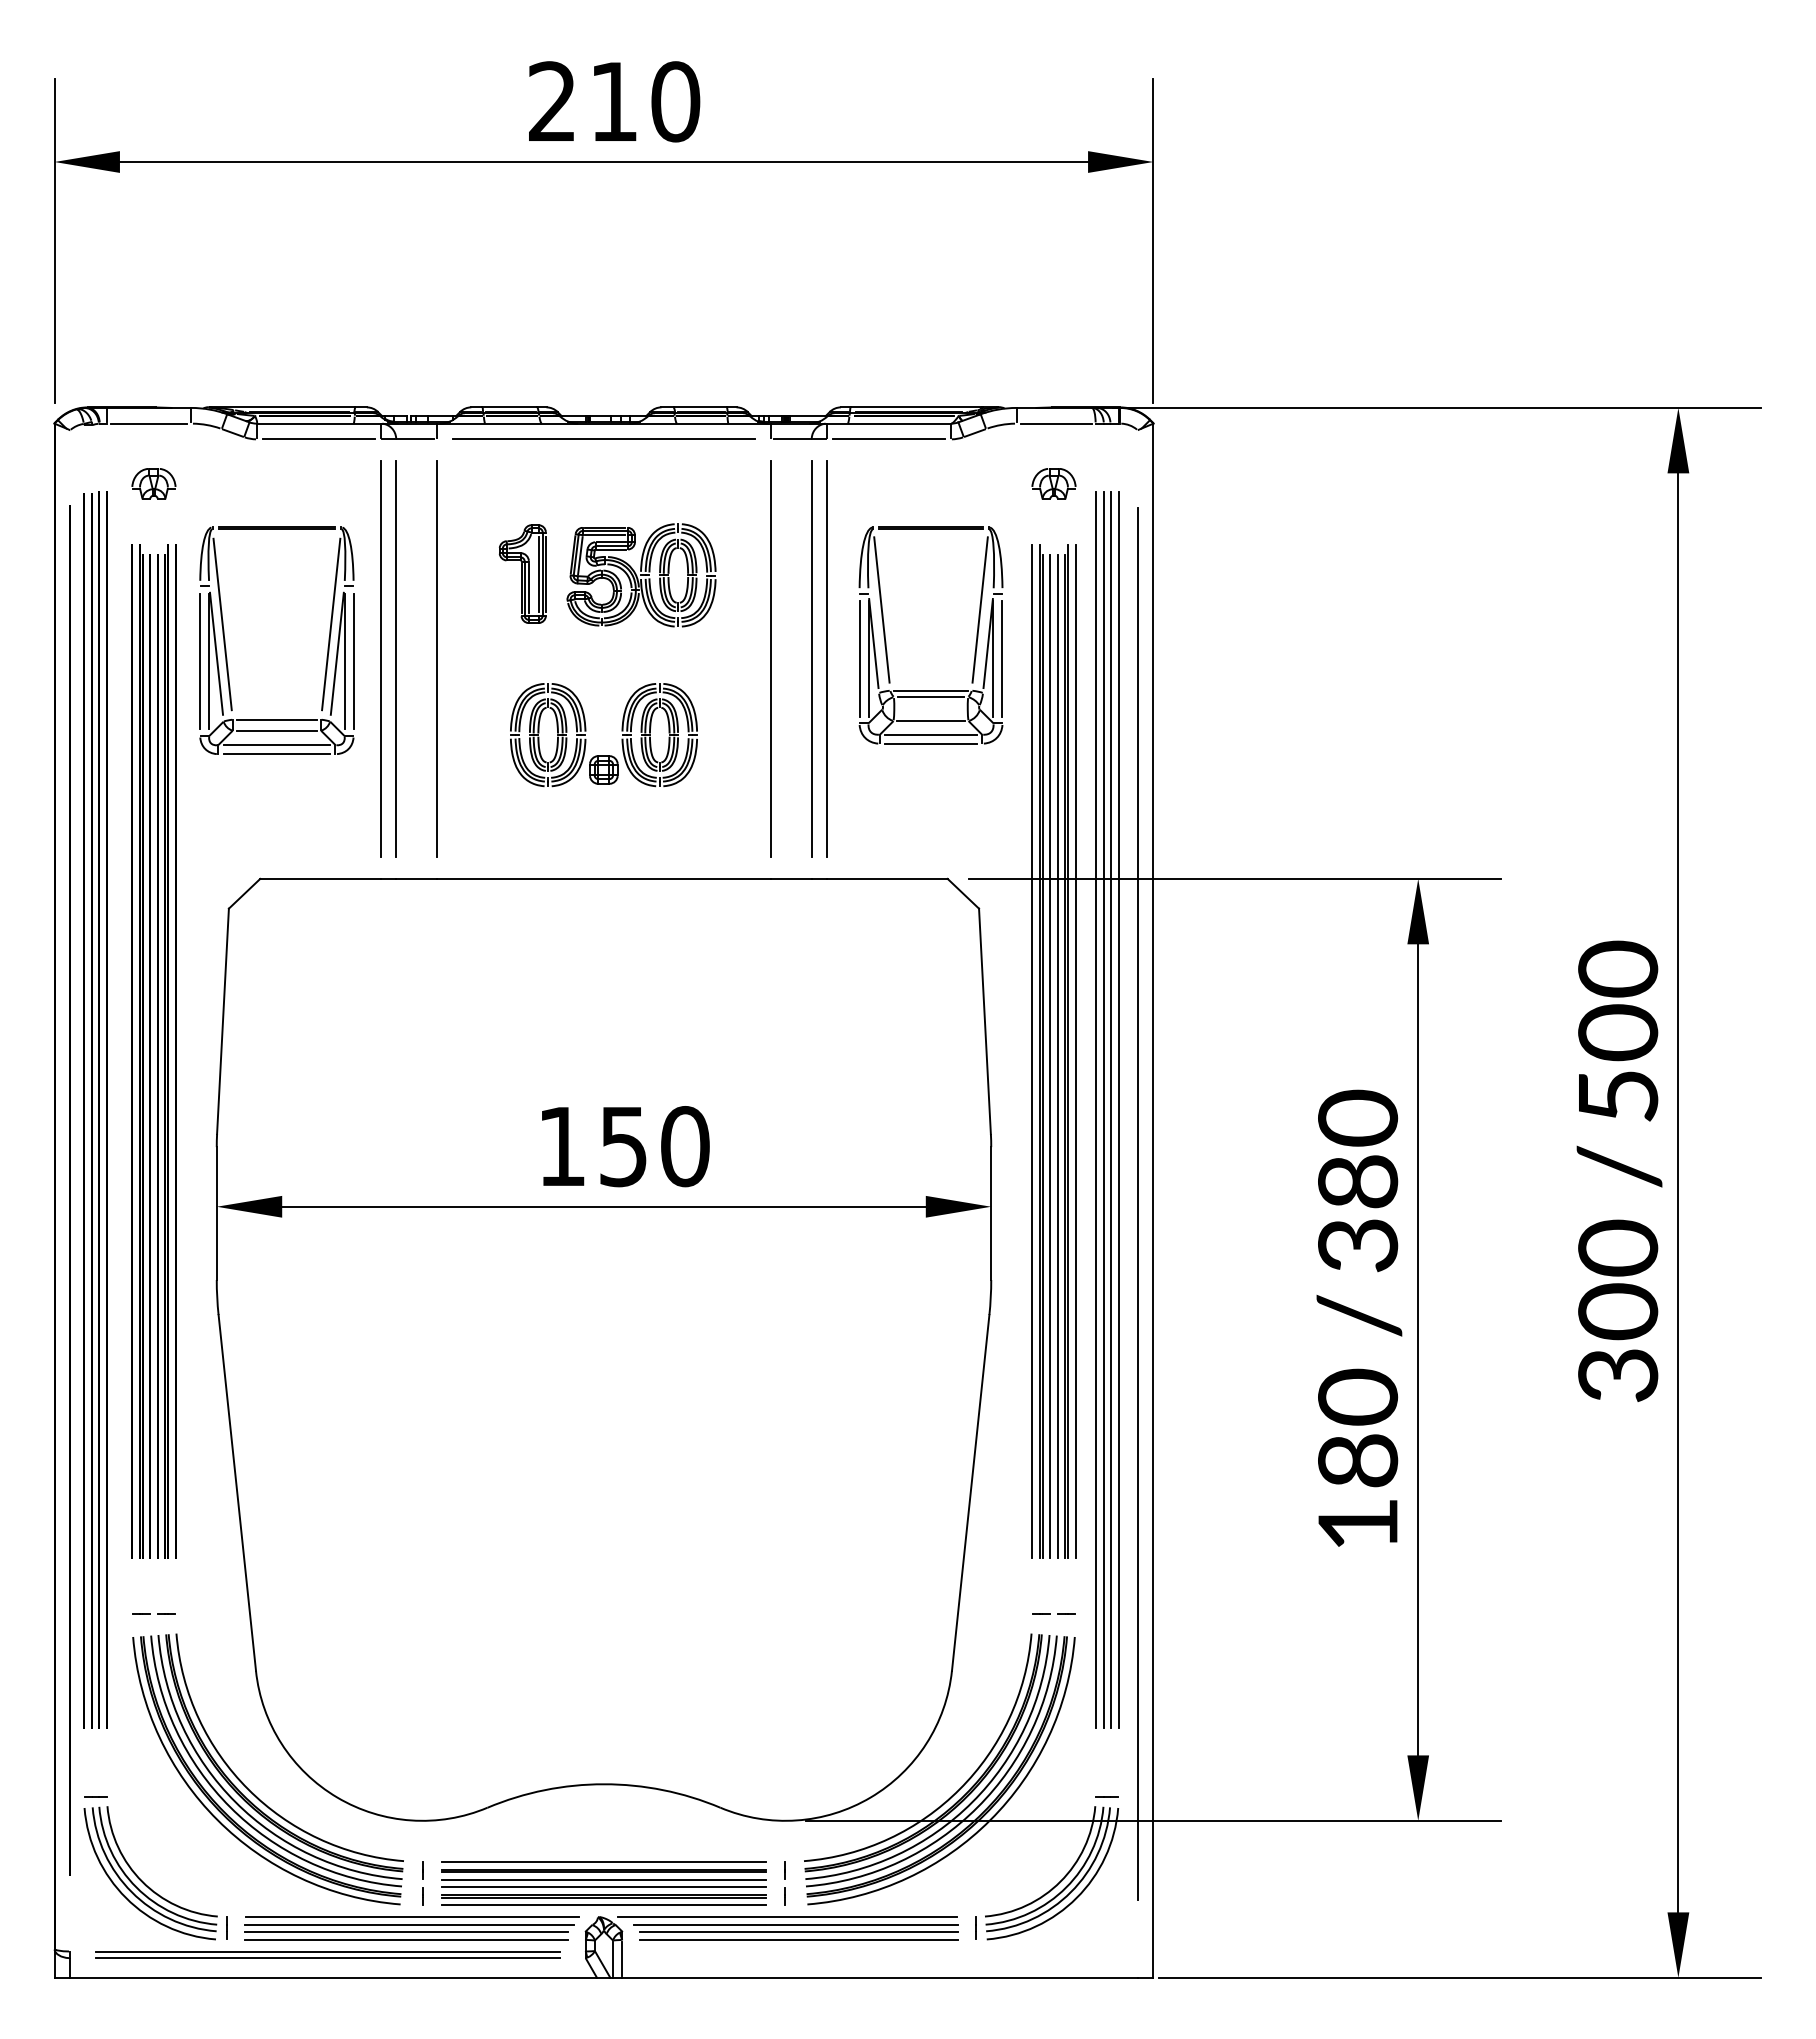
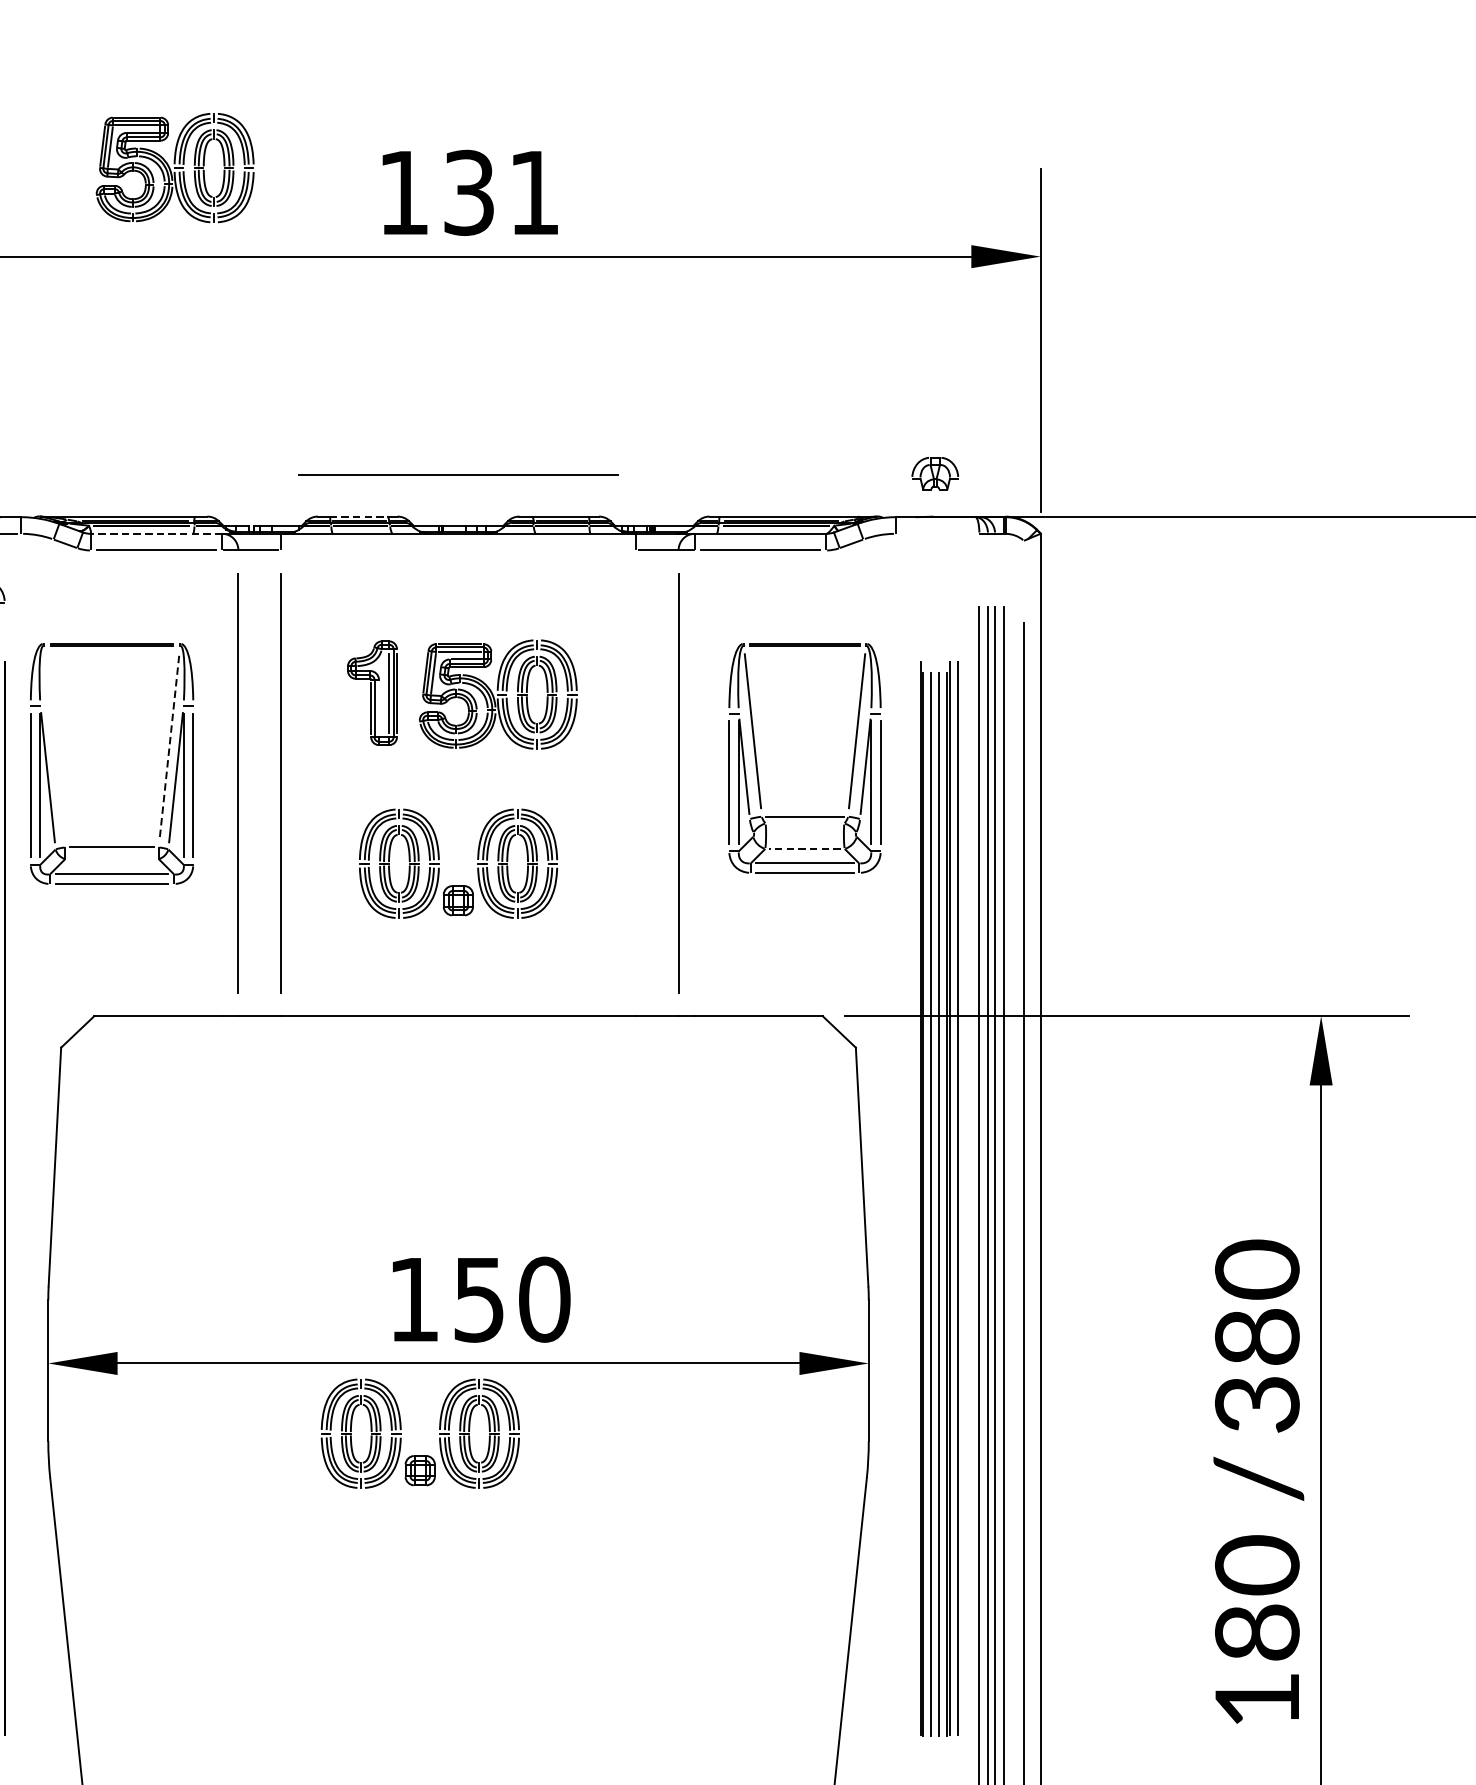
part: (336, 78) -> (175, 168), added
text: (614, 101) -> (469, 192), 210 -> 131
line: (510, 407) -> (359, 516), solid -> dashed
line: (318, 423) -> (156, 533), solid -> dashed
line: (1055, 423) -> (936, 533), removed
line: (603, 438) -> (458, 474), moved
part: (1053, 483) -> (934, 473), moved
line: (528, 588) -> (378, 708), removed
line: (222, 624) -> (54, 746), removed
line: (331, 624) -> (169, 746), solid -> dashed
line: (381, 658) -> (222, 782), removed
line: (770, 658) -> (634, 782), removed
line: (826, 658) -> (694, 782), removed
line: (930, 697) -> (804, 823), removed
line: (931, 721) -> (805, 849), solid -> dashed
line: (276, 730) -> (111, 858), removed
line: (1032, 1050) -> (912, 1197), removed
part: (550, 1269) -> (401, 1429), added

